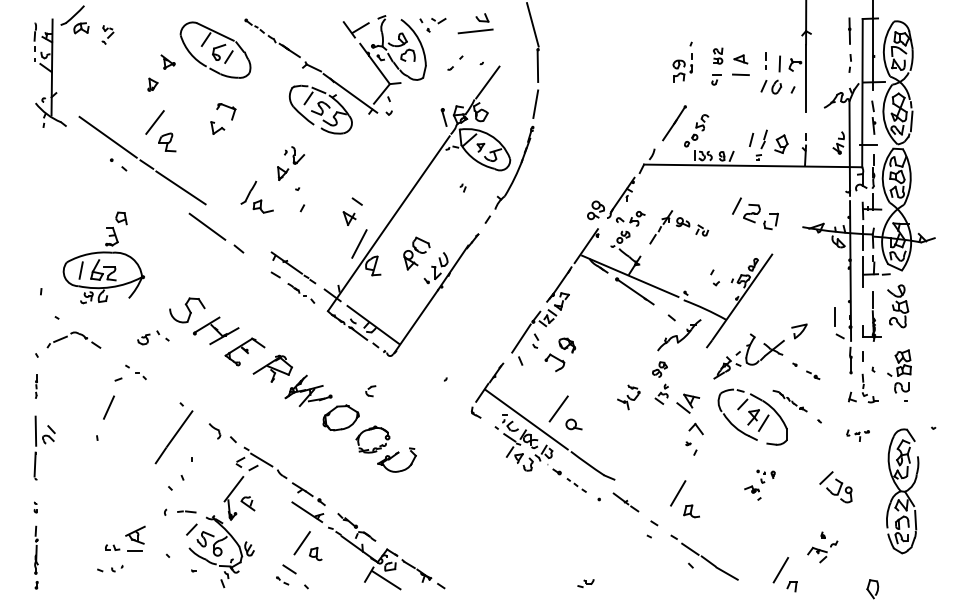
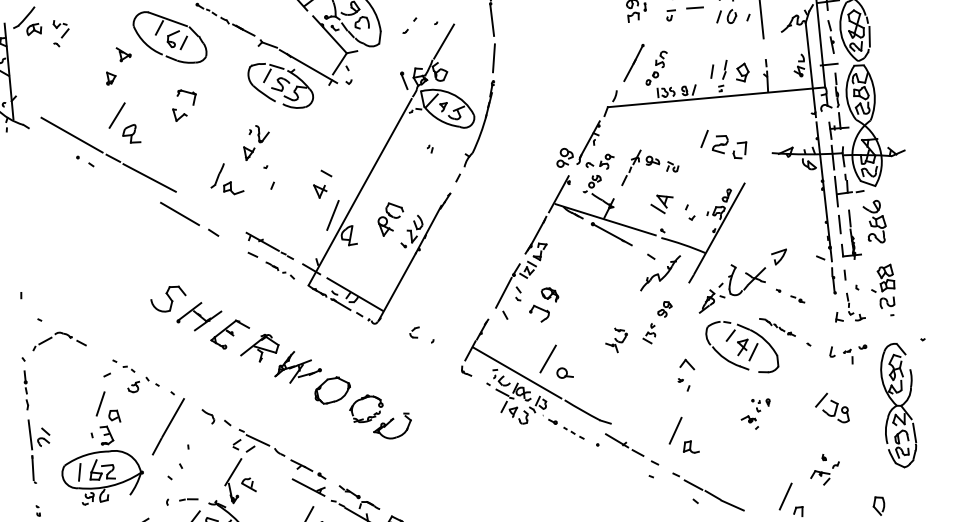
part: (107, 34) -> (60, 32), size x1.43
part: (103, 257) -> (100, 457), moved
line: (834, 316) -> (839, 223), moved
part: (153, 337) -> (143, 384), moved
part: (659, 369) -> (664, 309), moved
part: (36, 386) -> (26, 390), size x1.67
part: (370, 391) -> (414, 333), moved
part: (688, 403) -> (662, 203), moved
part: (857, 435) -> (848, 354), size x1.67
part: (625, 502) -> (624, 445), size x1.43

